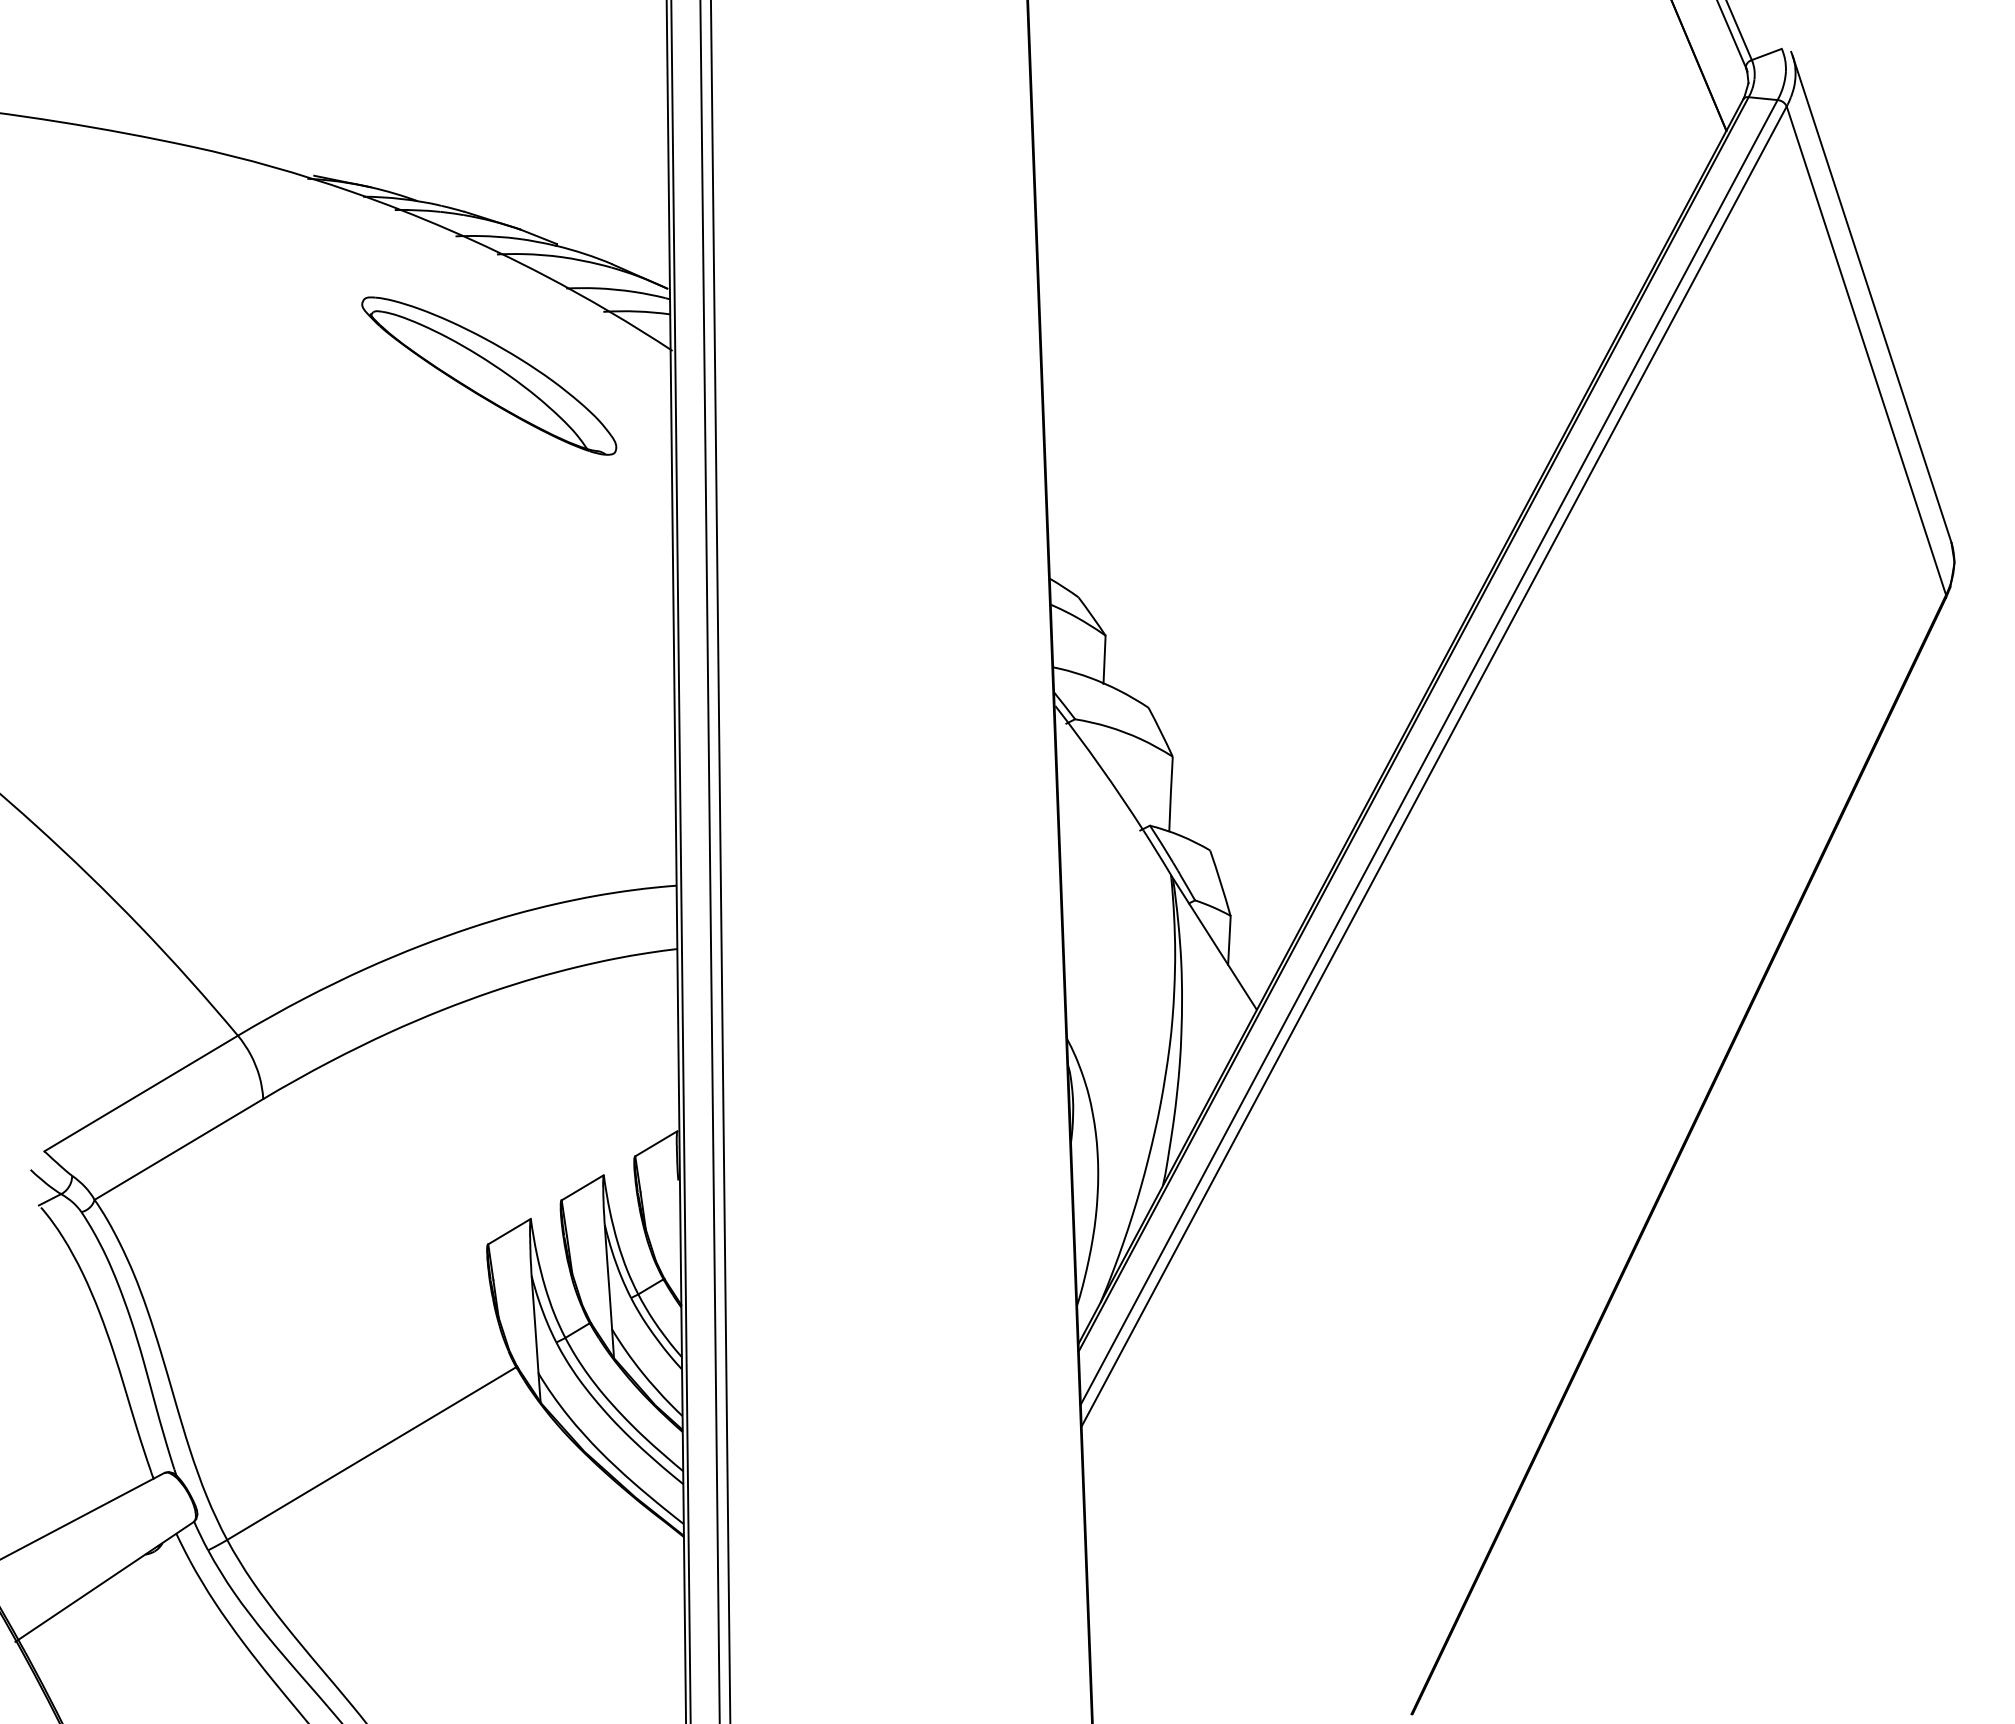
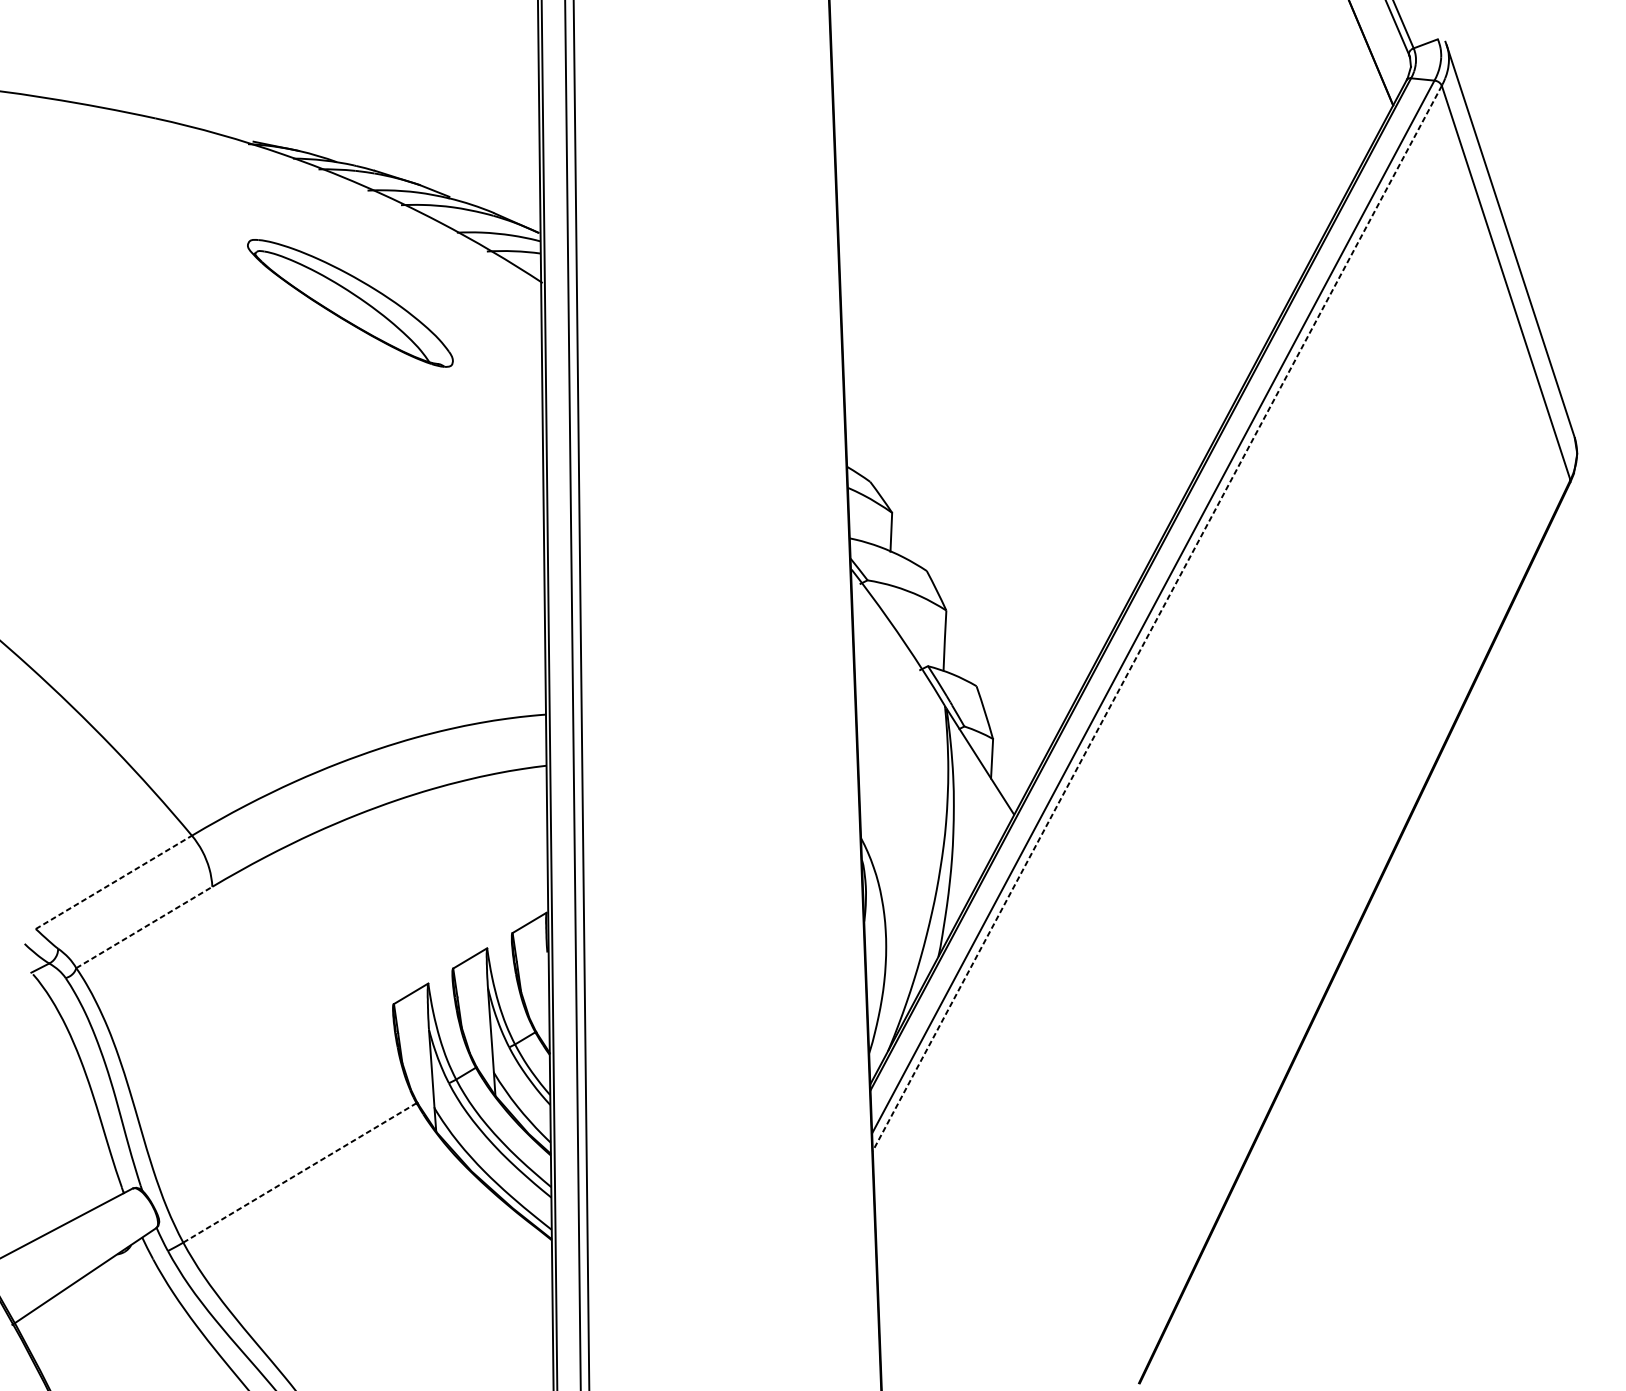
part: (489, 375) -> (350, 302), moved
line: (1433, 766) -> (1156, 618), solid -> dashed
line: (141, 1093) -> (114, 882), solid -> dashed
line: (179, 1149) -> (144, 927), solid -> dashed
line: (372, 1453) -> (300, 1172), solid -> dashed

